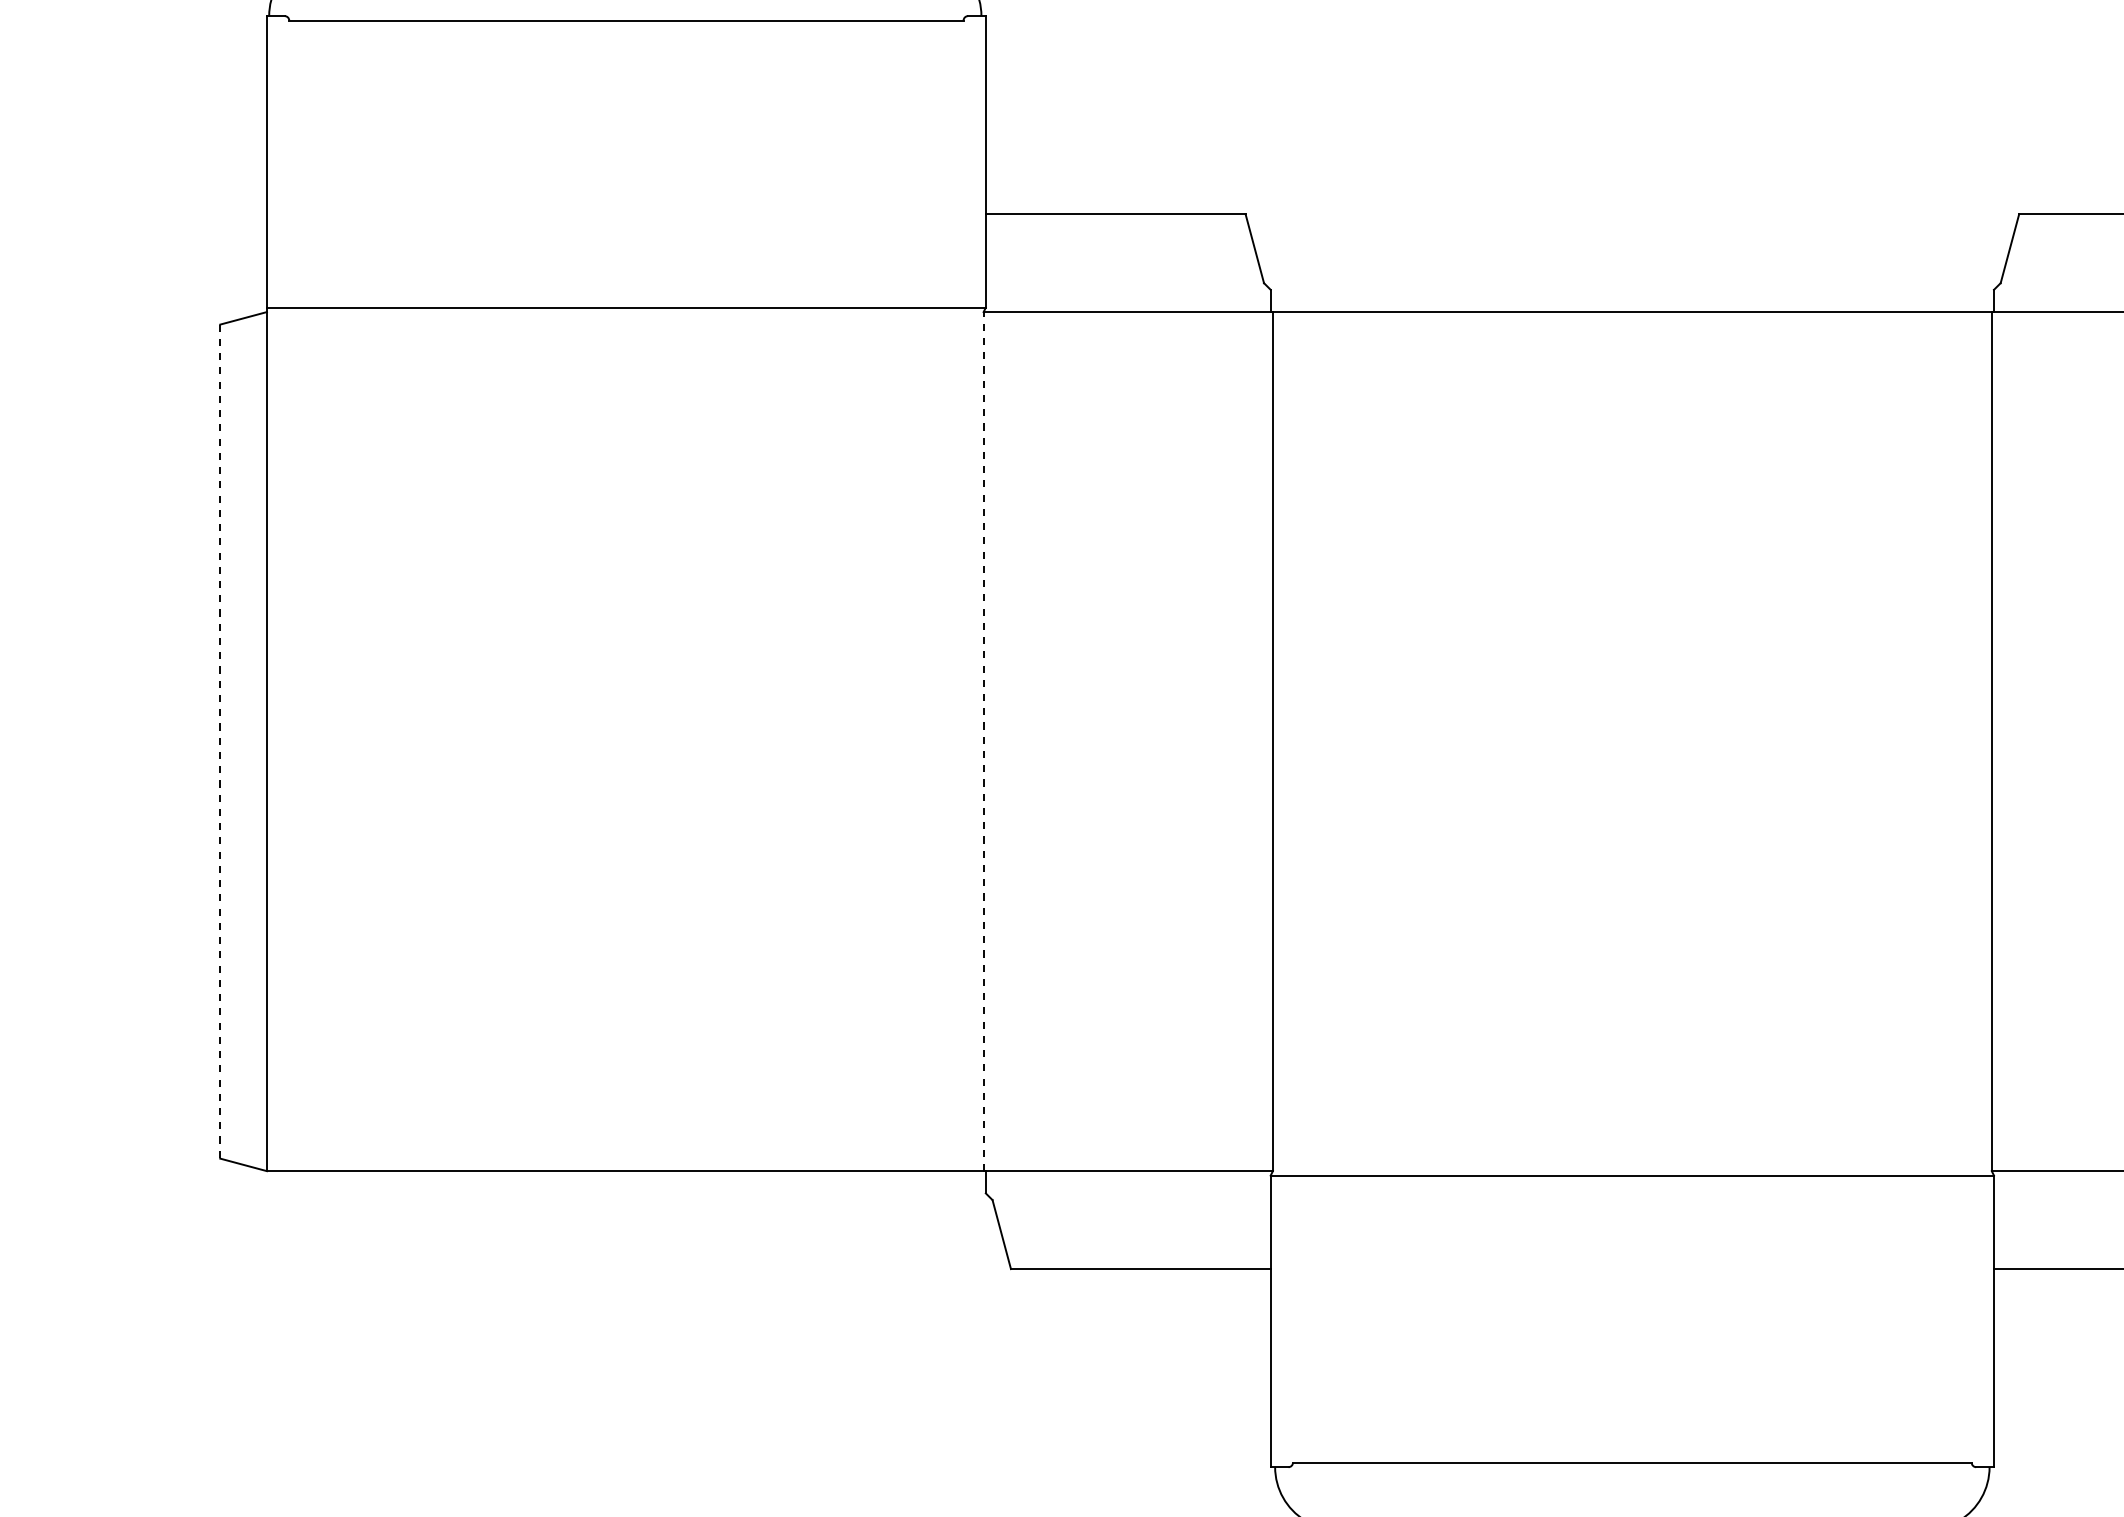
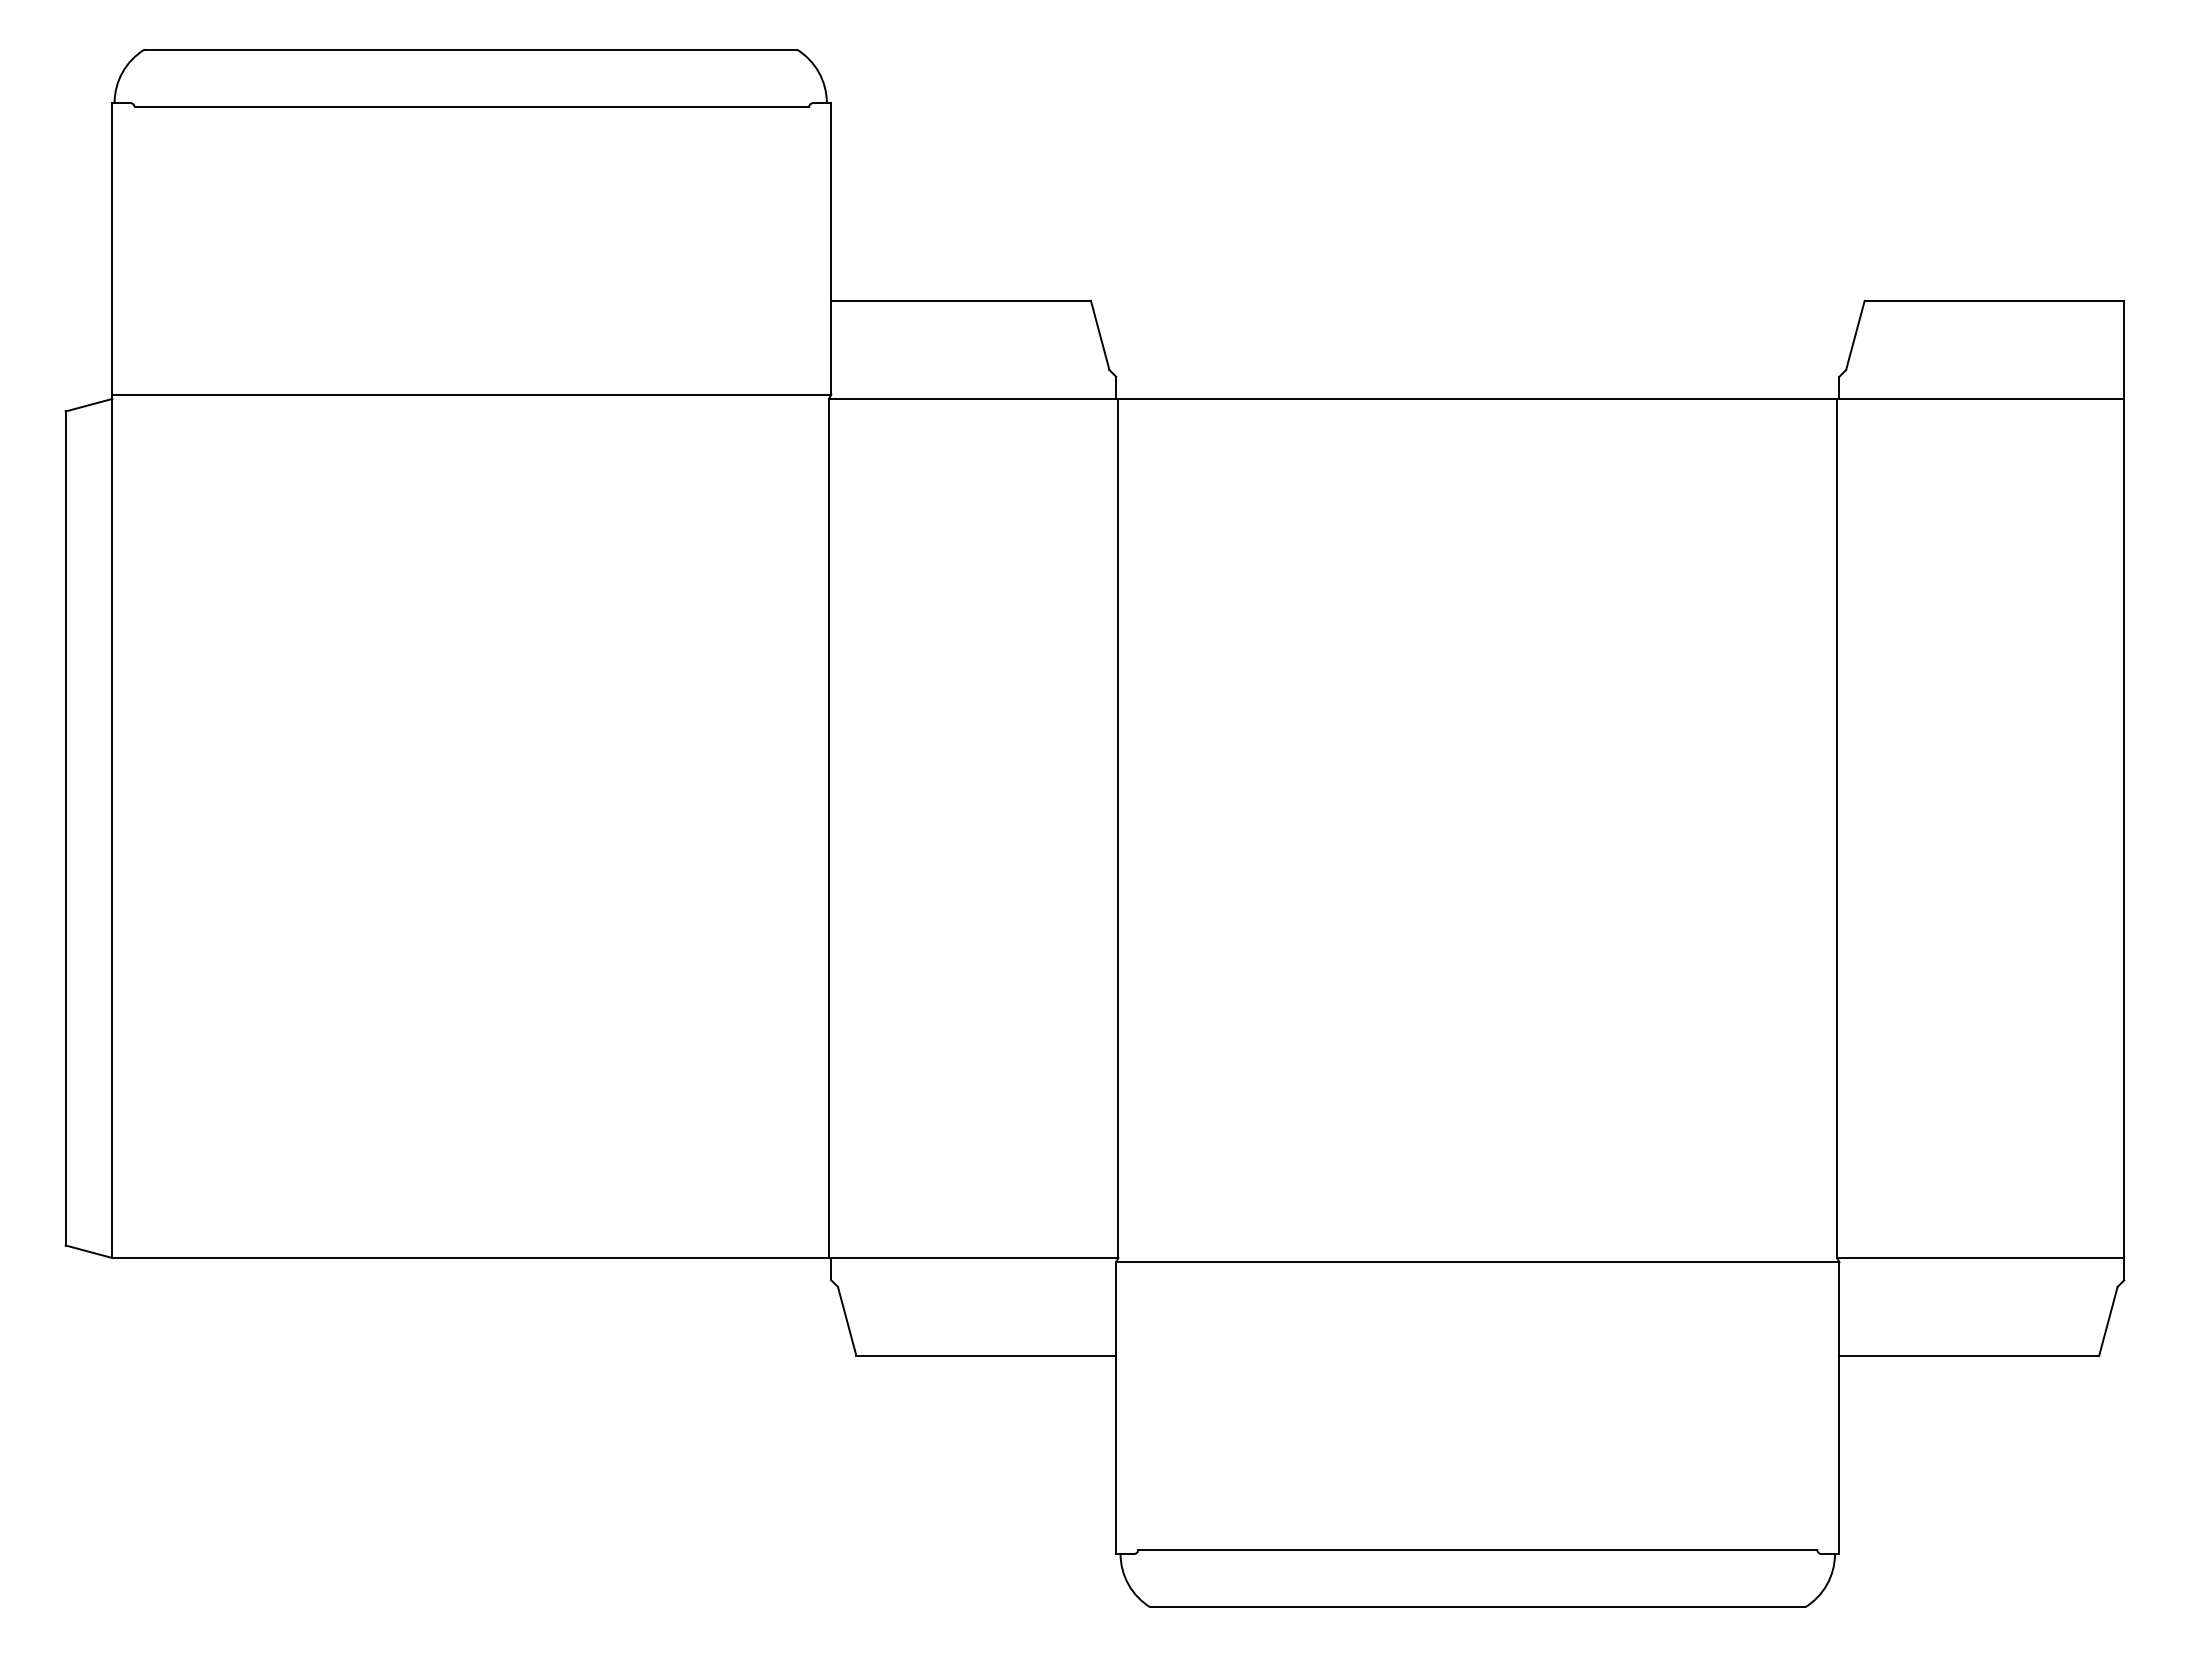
line: (220, 741) -> (65, 828), dashed -> solid
line: (984, 741) -> (829, 828), dashed -> solid

